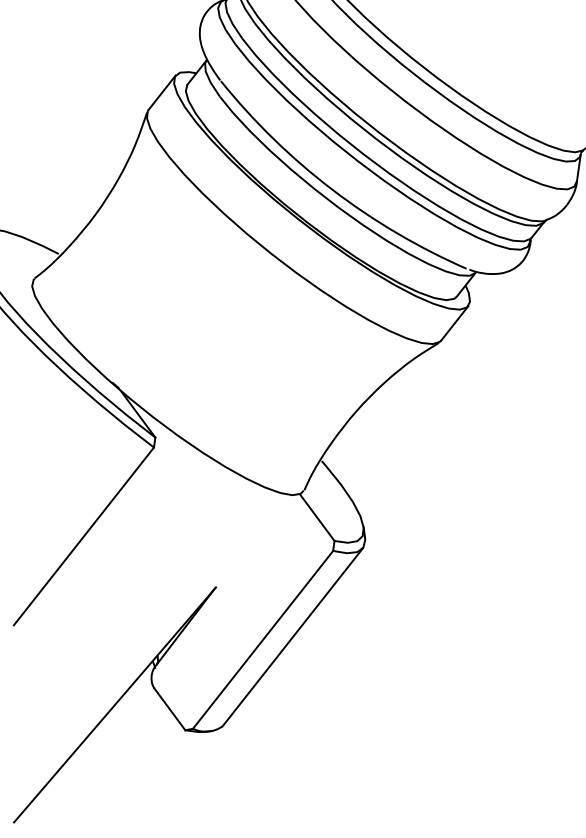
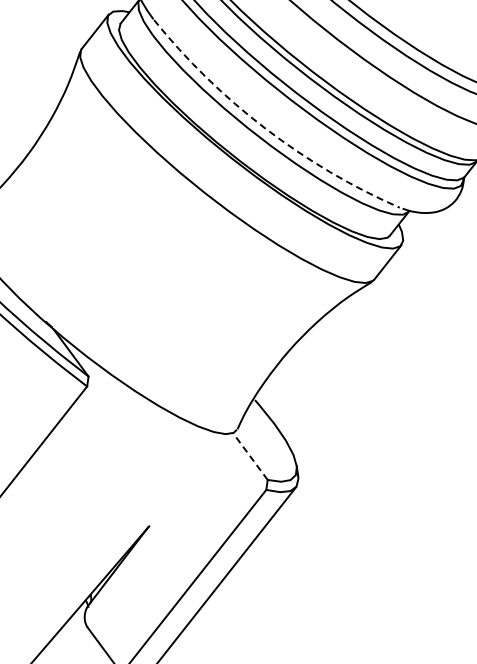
arc: (332, 189) -> (265, 128), solid -> dashed
line: (316, 517) -> (249, 456), solid -> dashed

